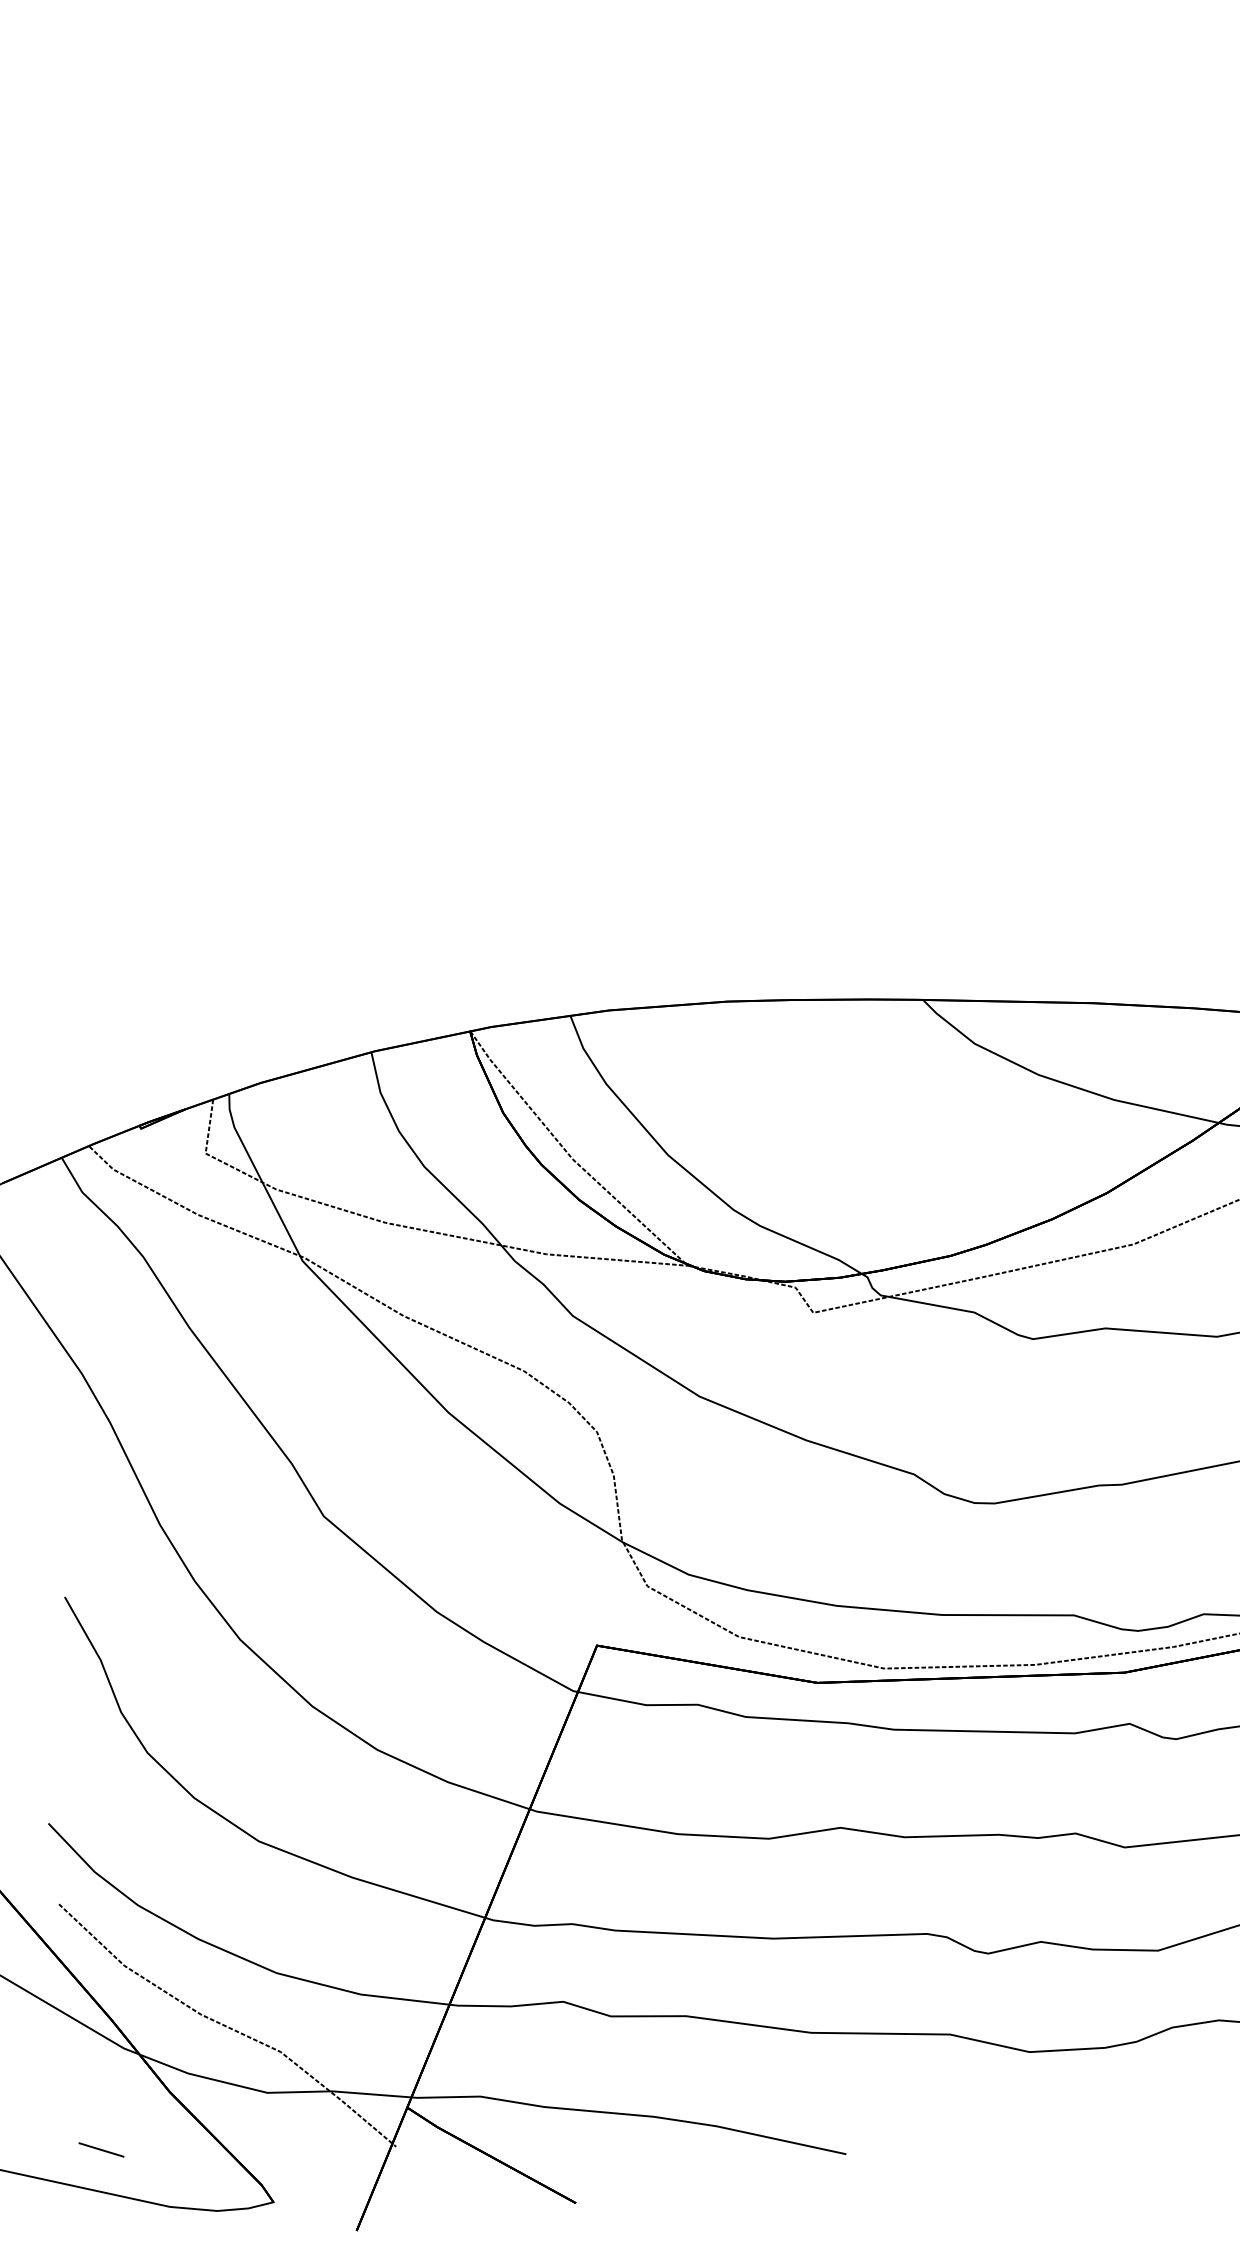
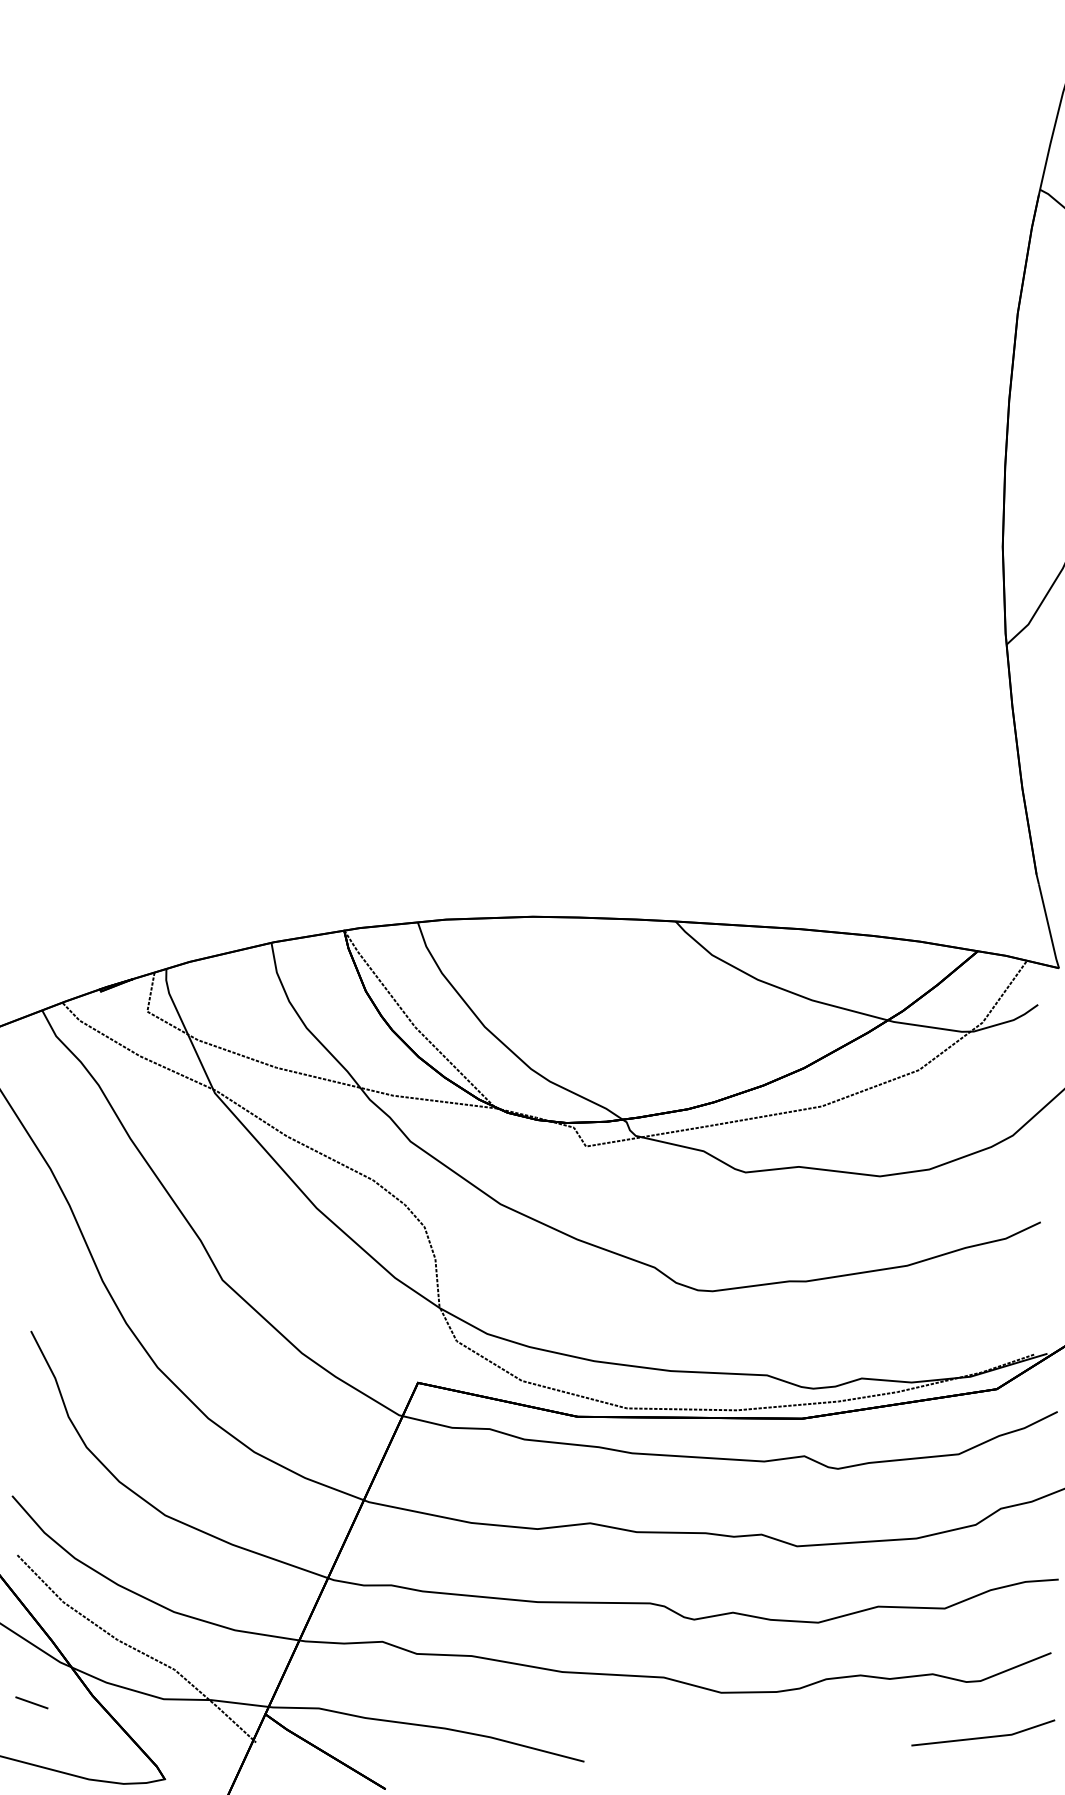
line: (100, 2149) -> (31, 1702), moved

